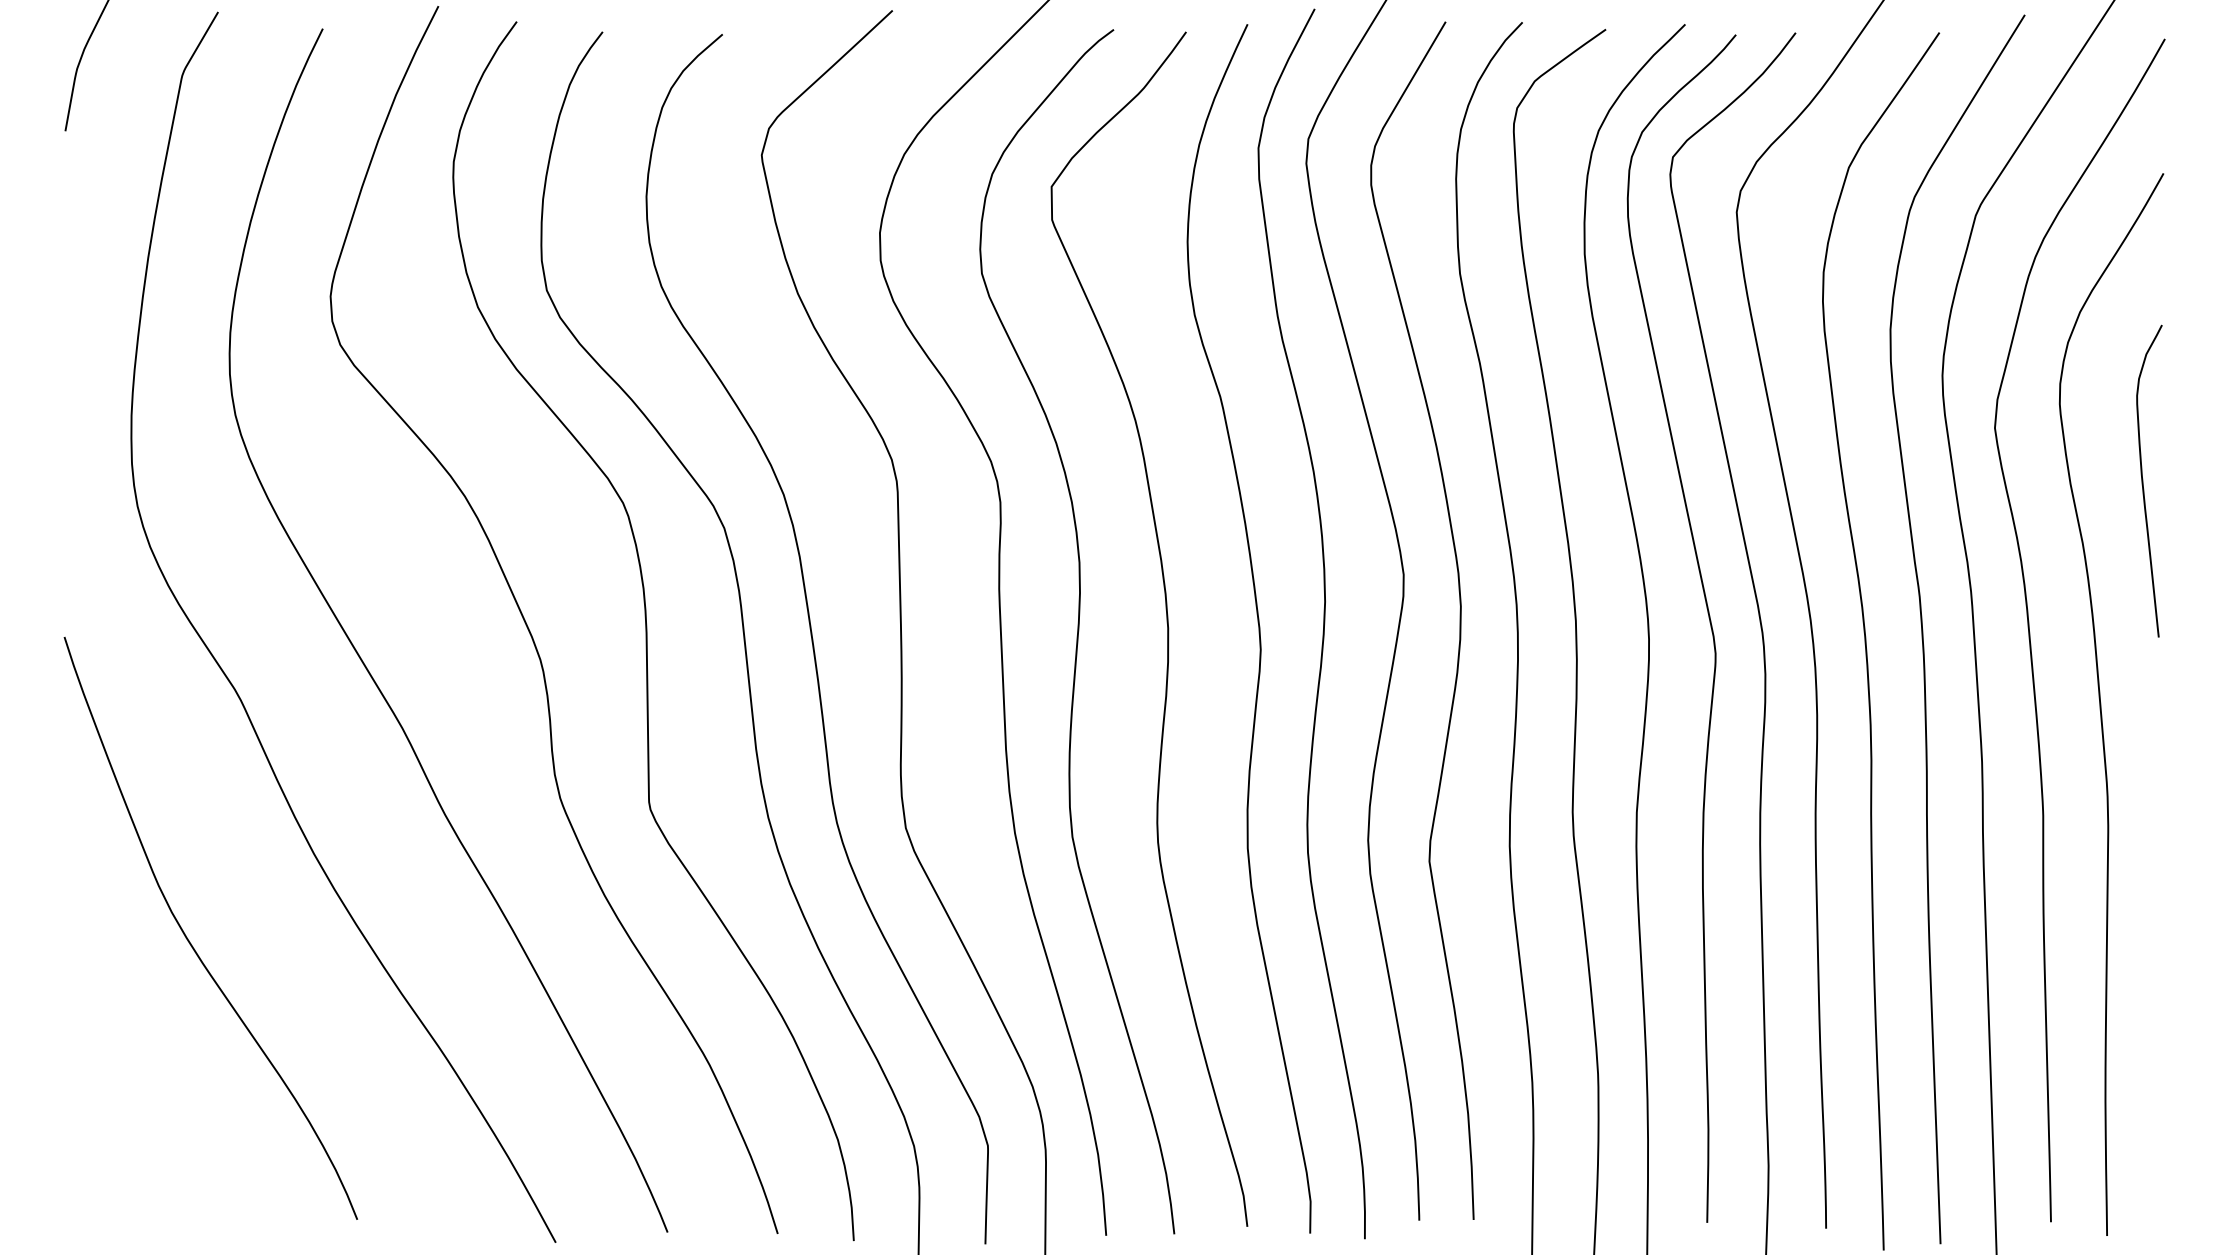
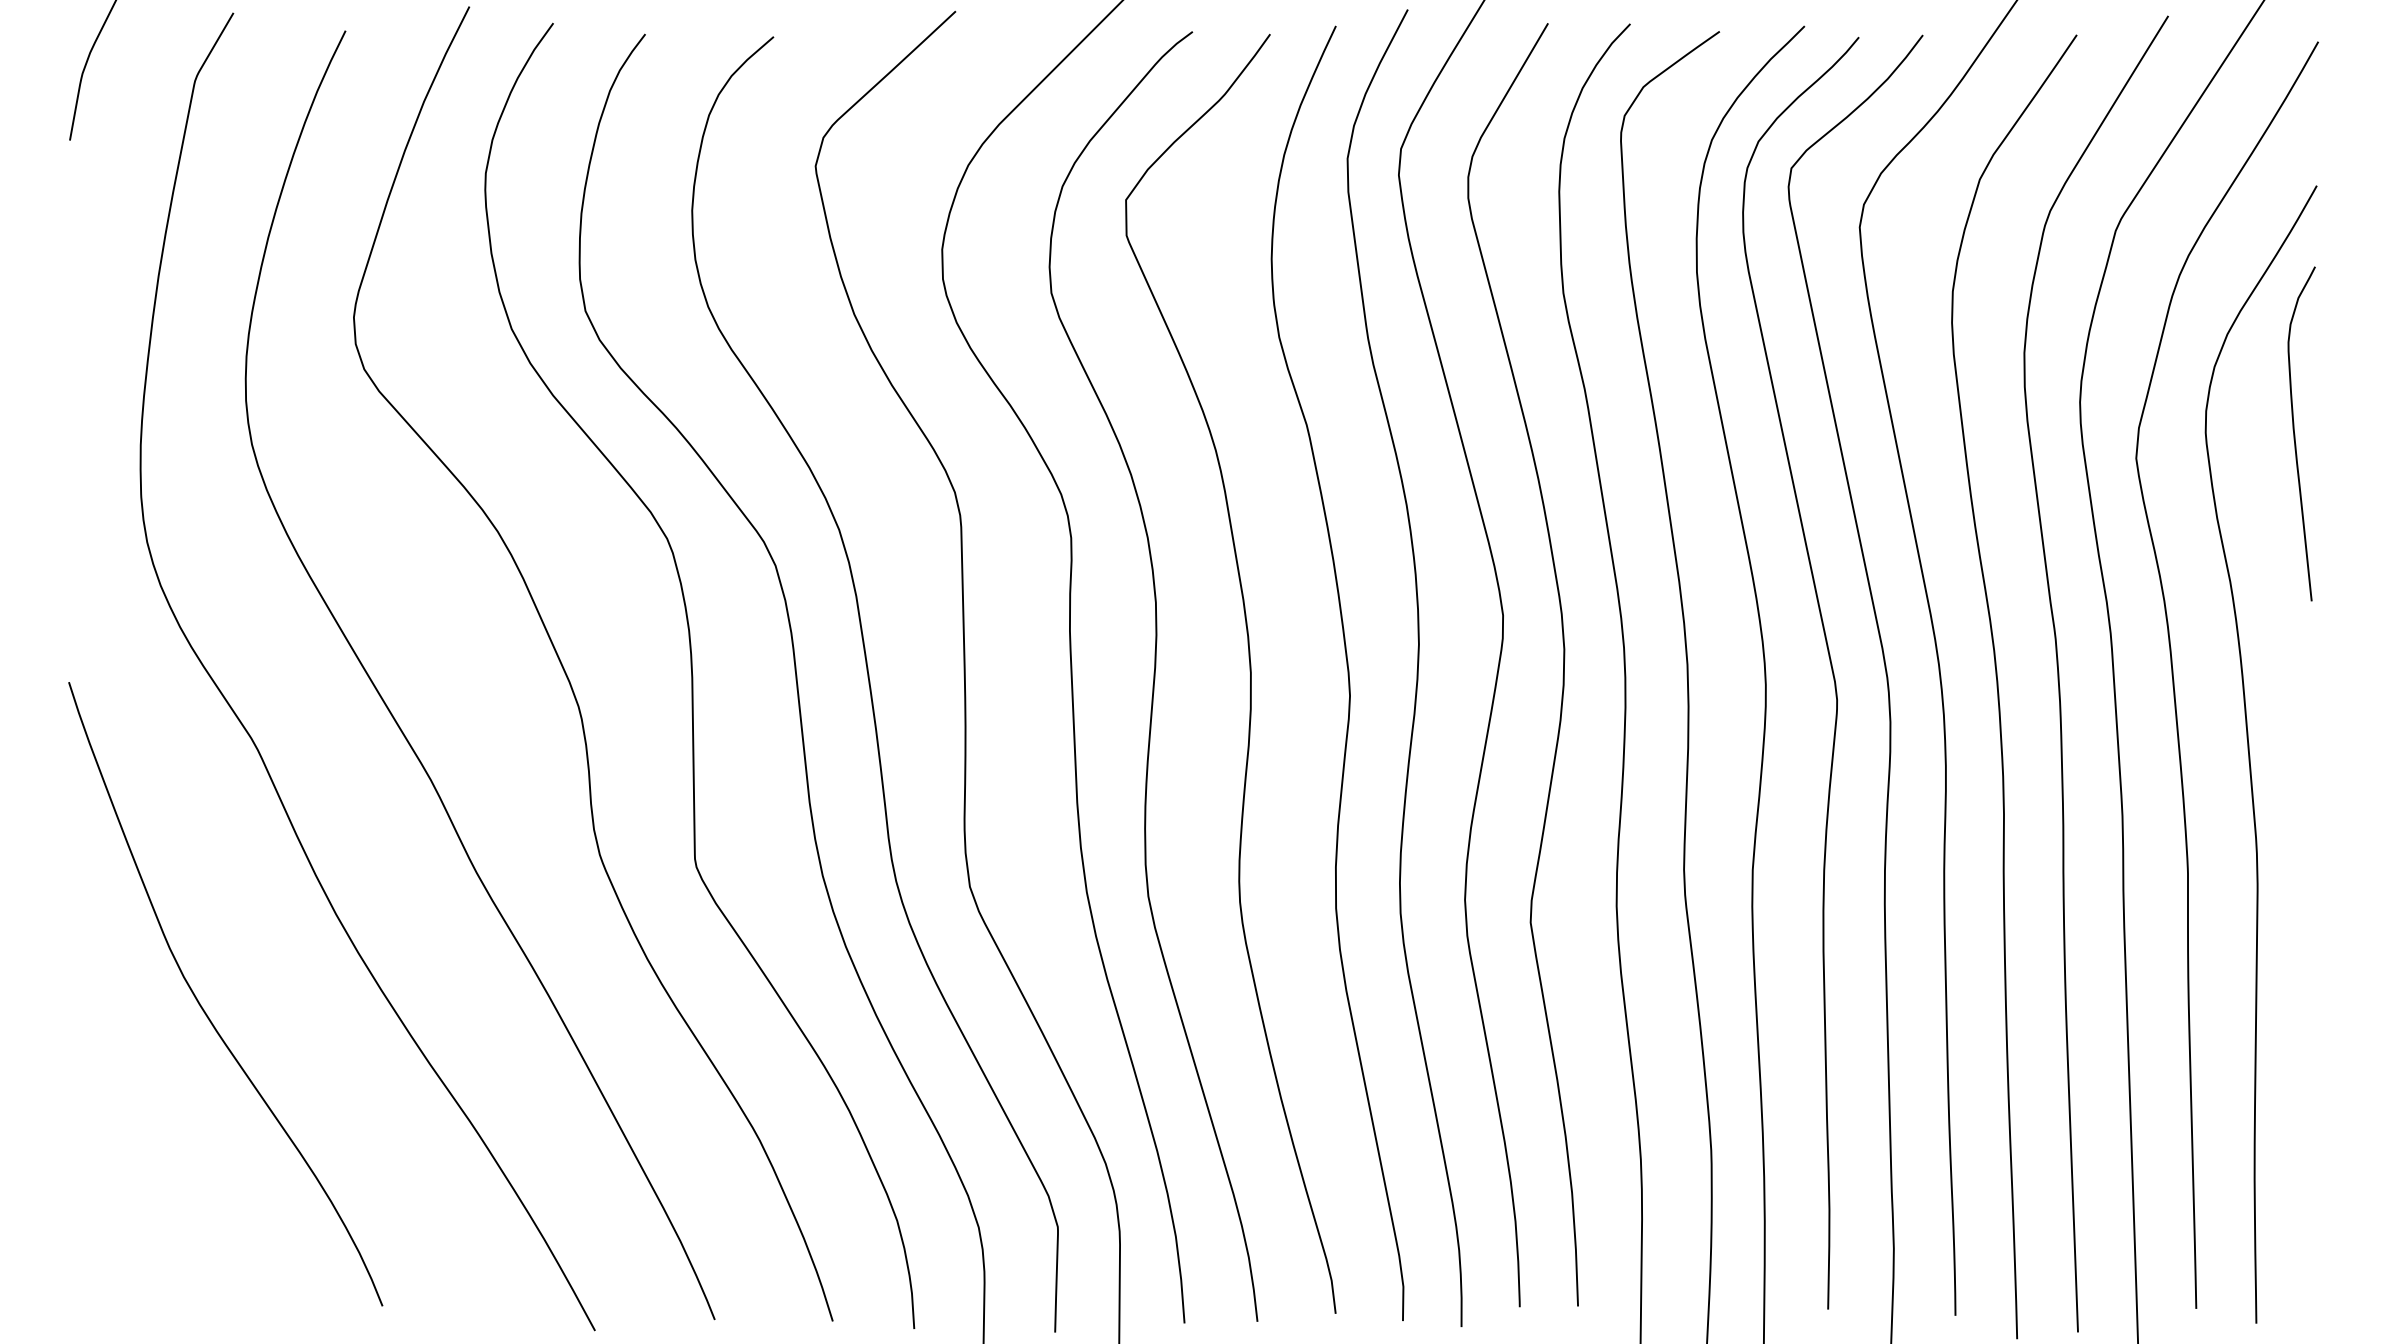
curve: (2143, 480) -> (2295, 433), moved

